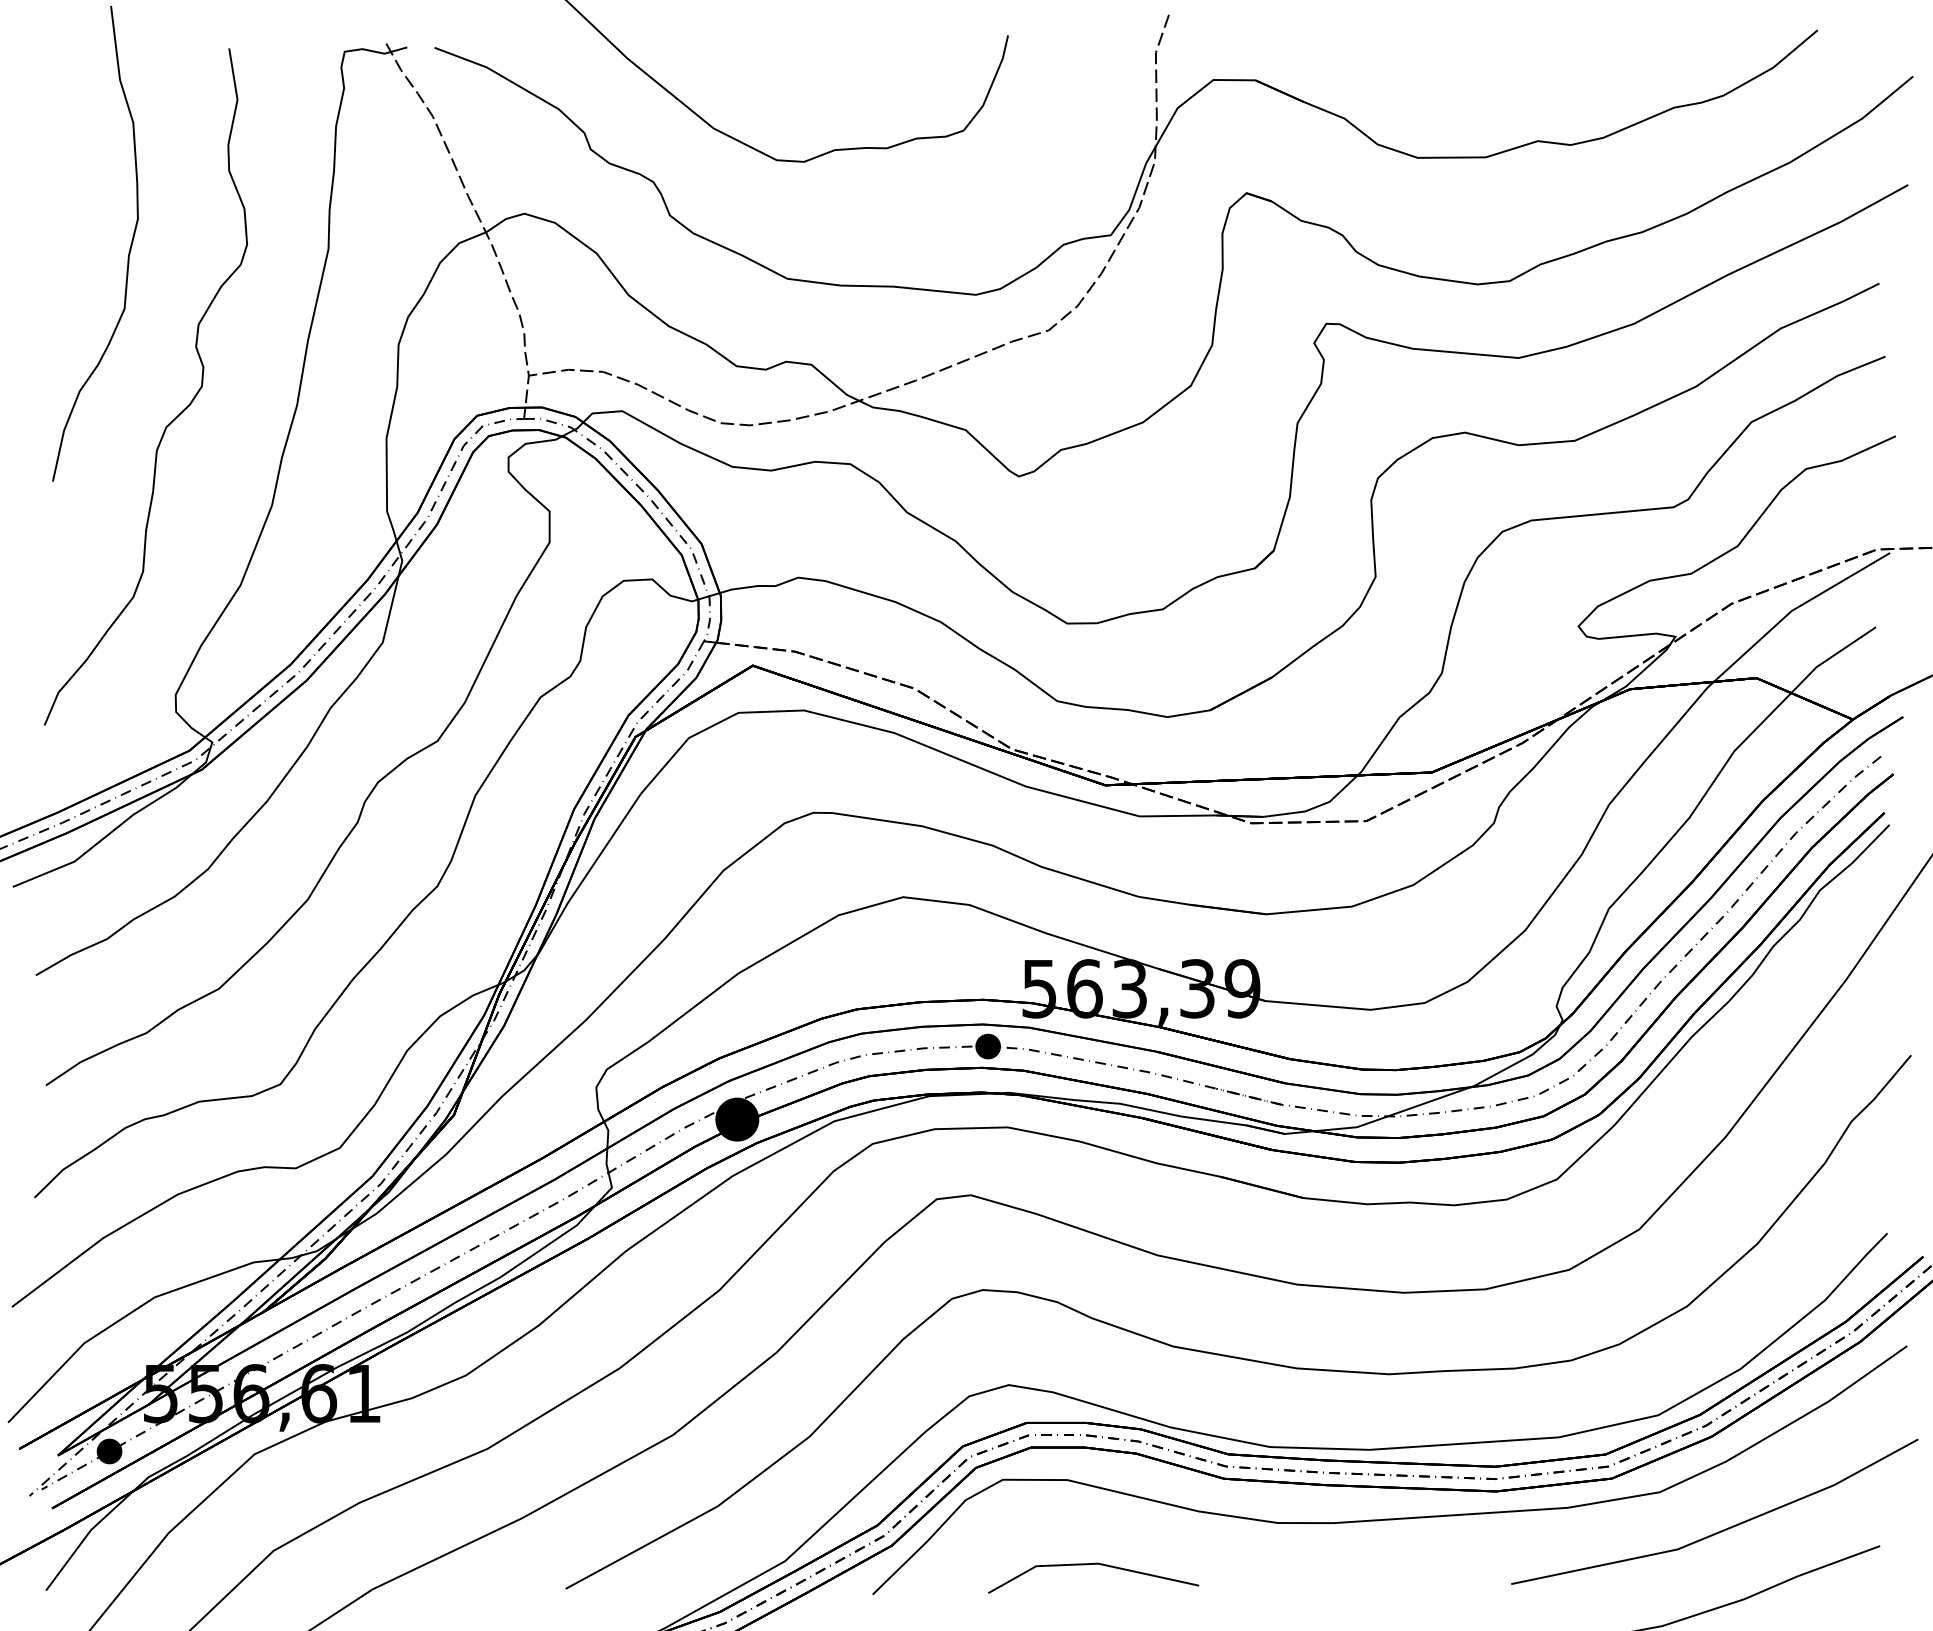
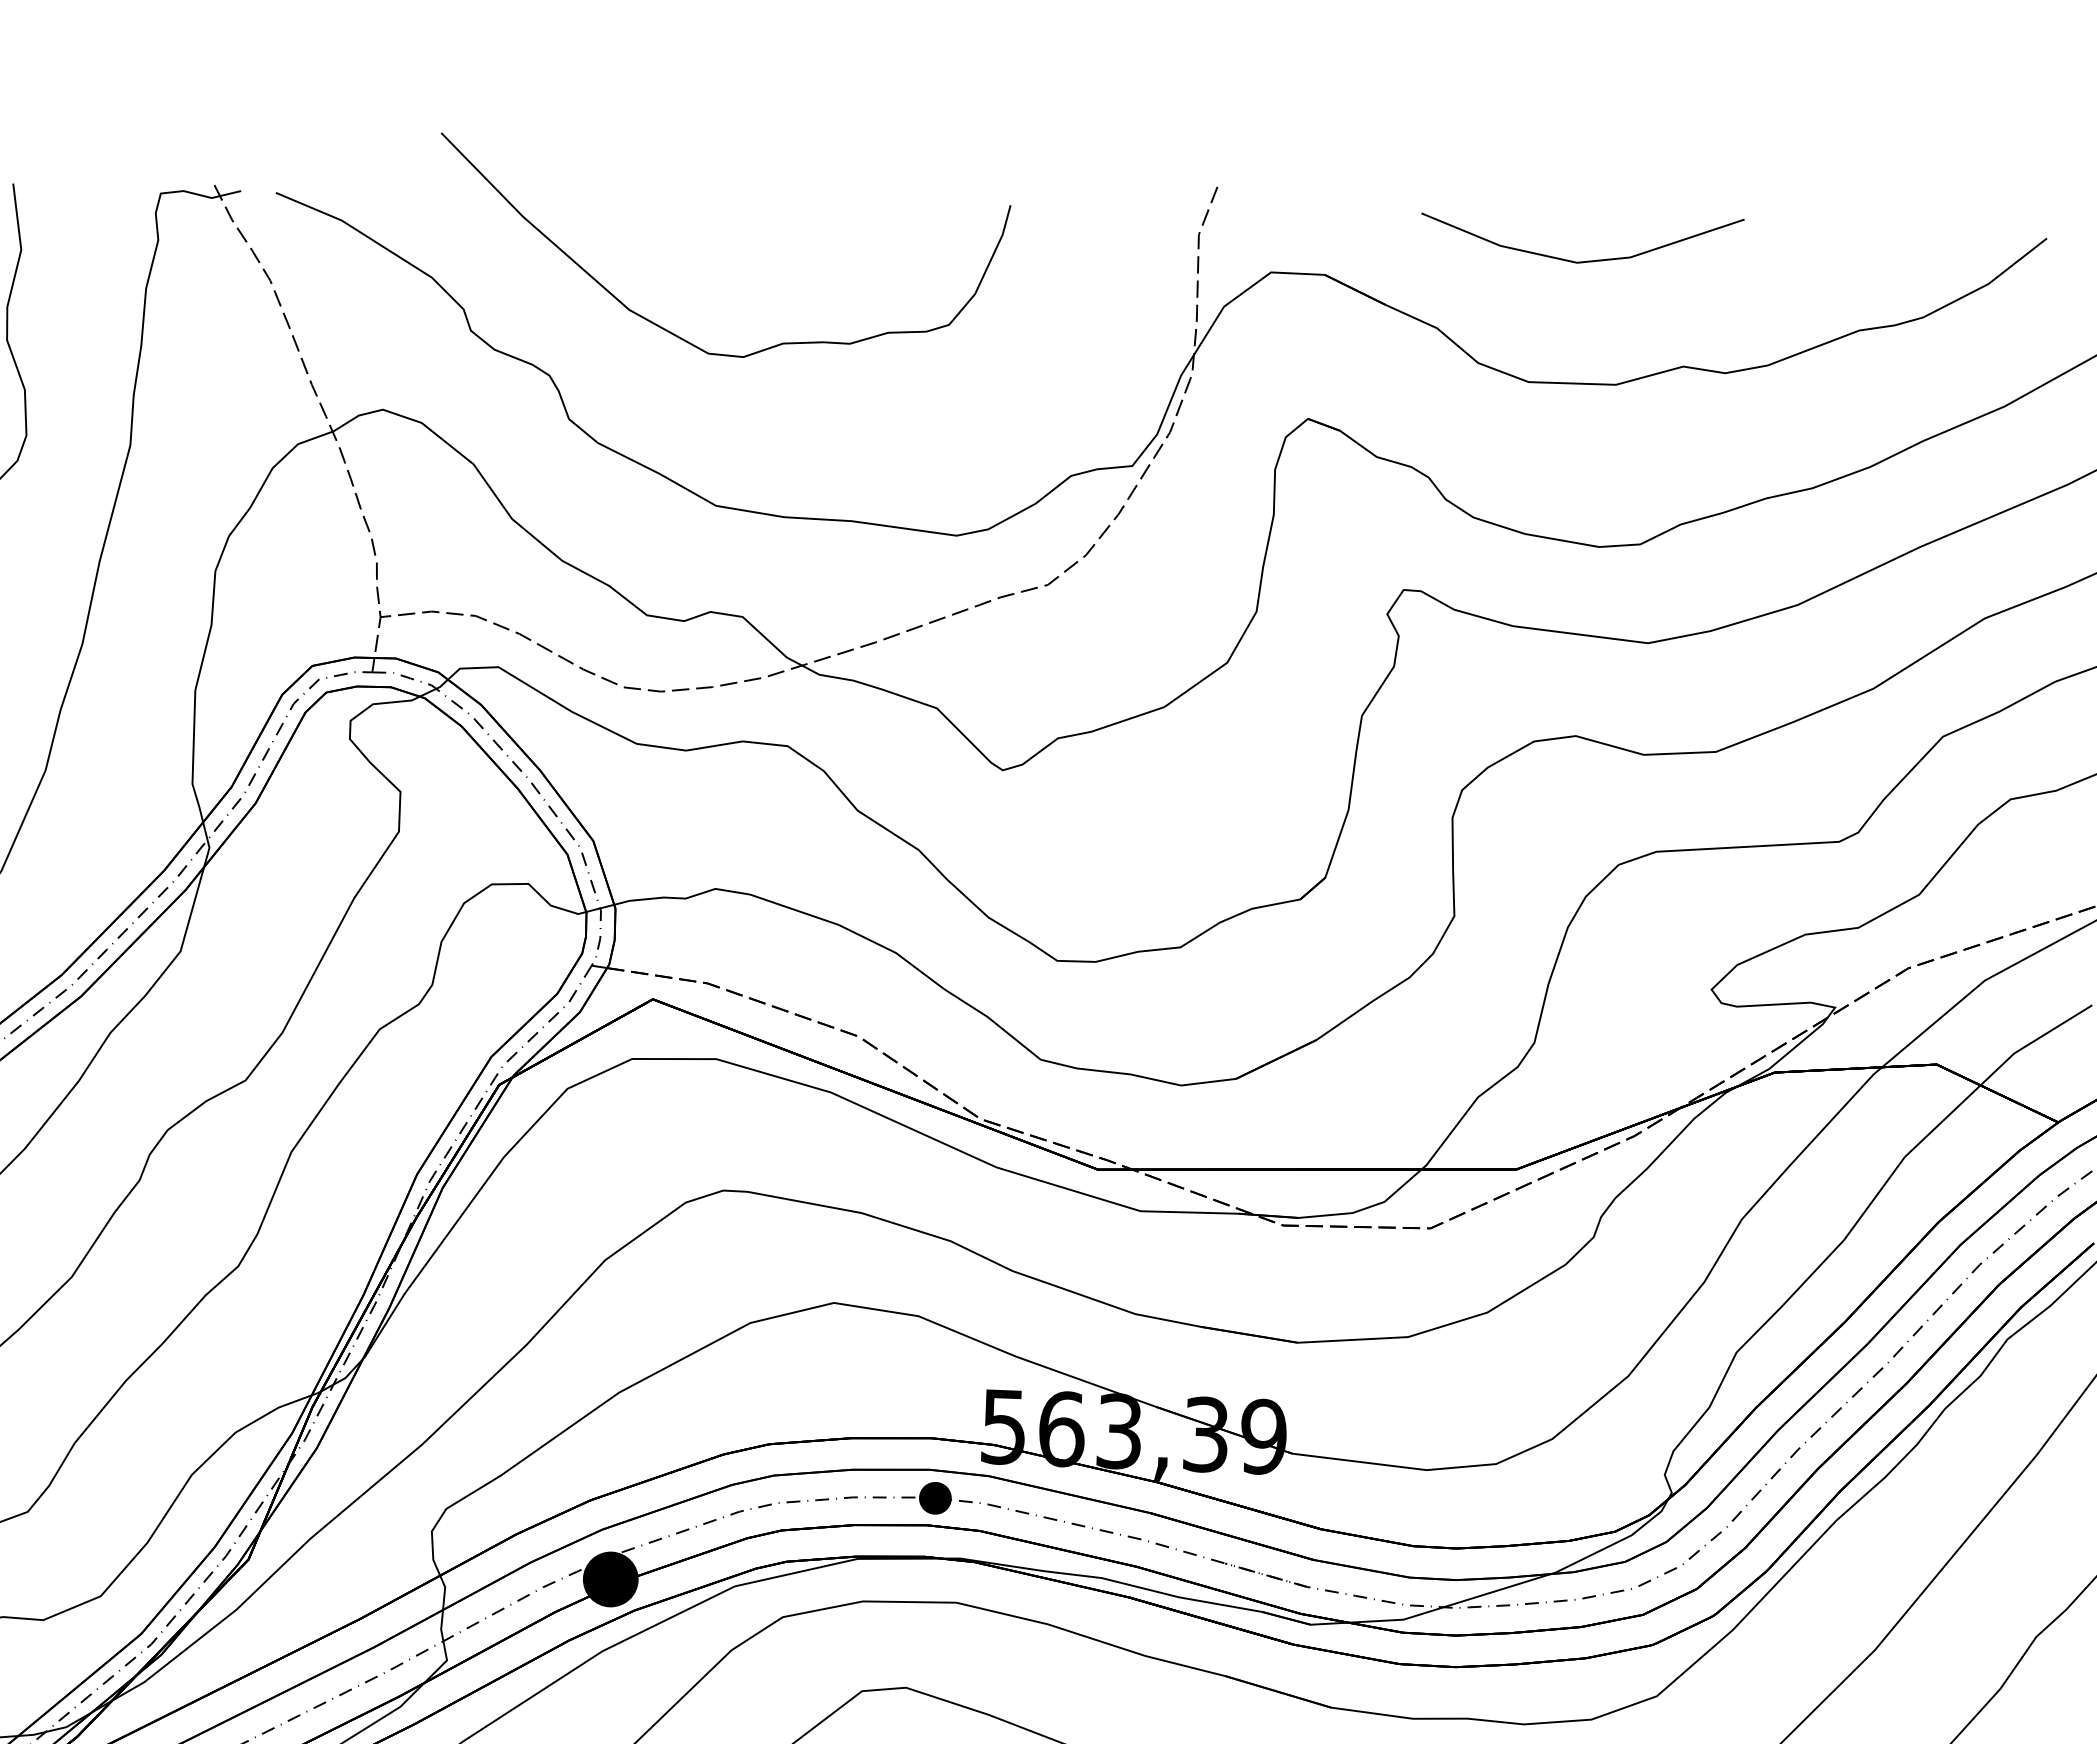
line: (1455, 61) -> (1581, 260), added

